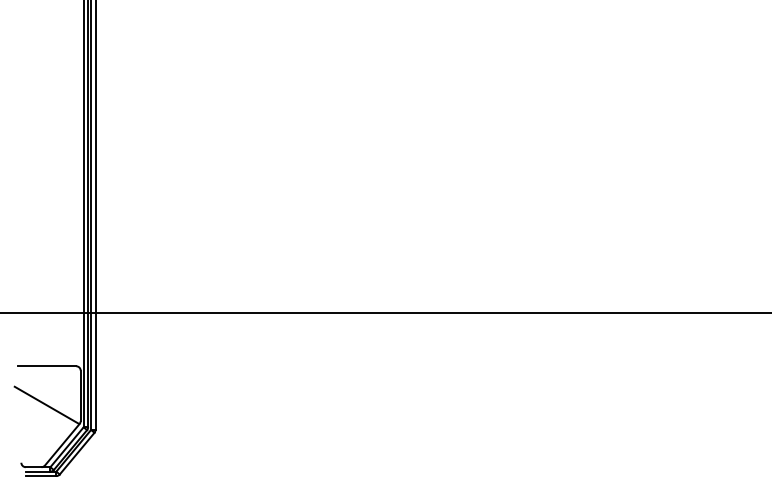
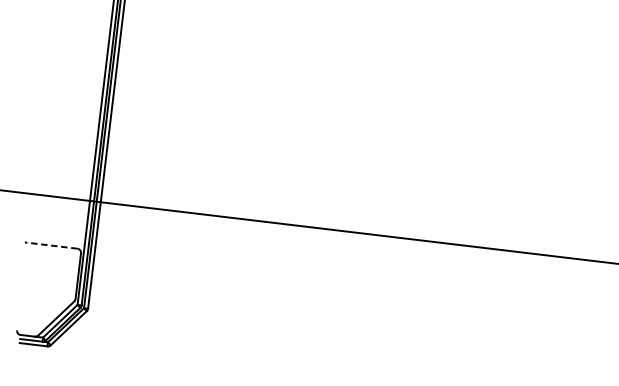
line: (47, 366) -> (51, 245), solid -> dashed
hatch: (46, 405) -> (46, 281), removed

